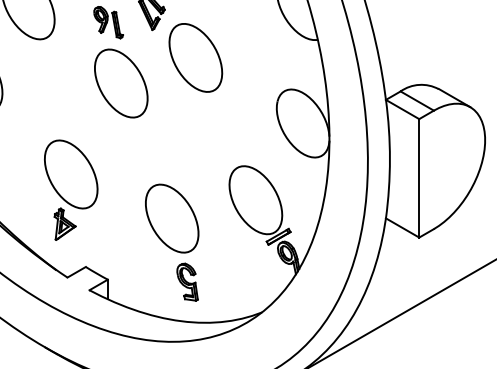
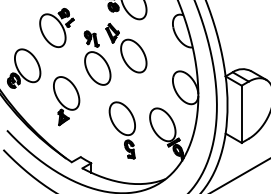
part: (70, 191) -> (66, 101), moved
part: (170, 242) -> (121, 130), moved

